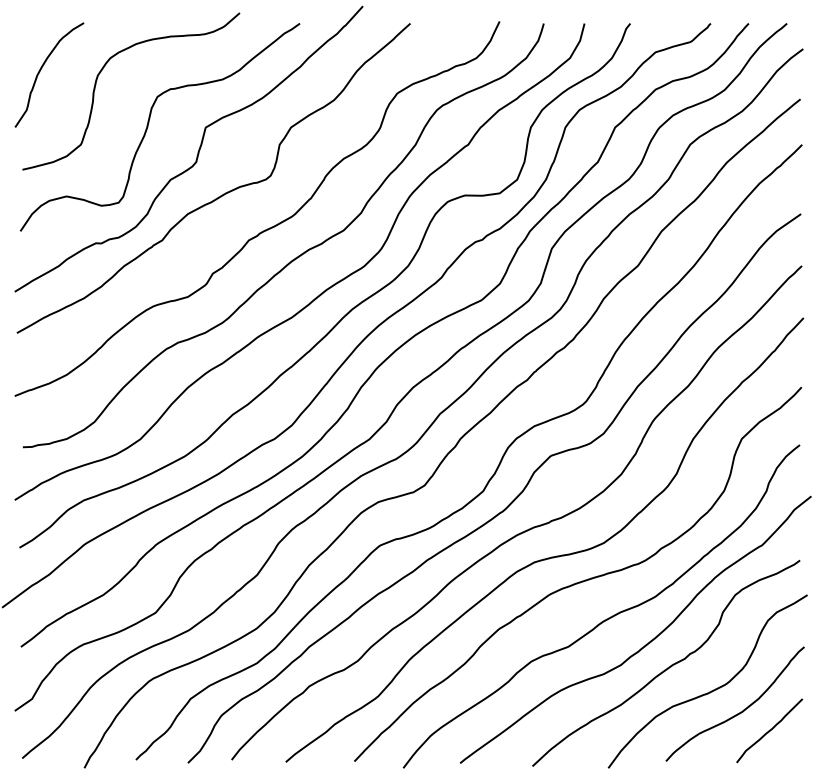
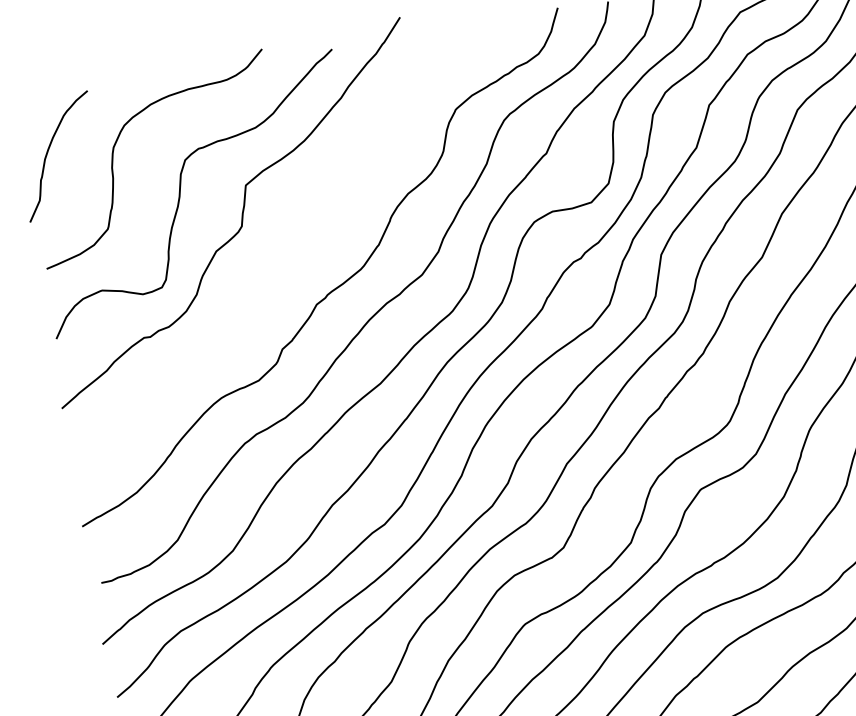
curve: (223, 193) -> (278, 256), removed

